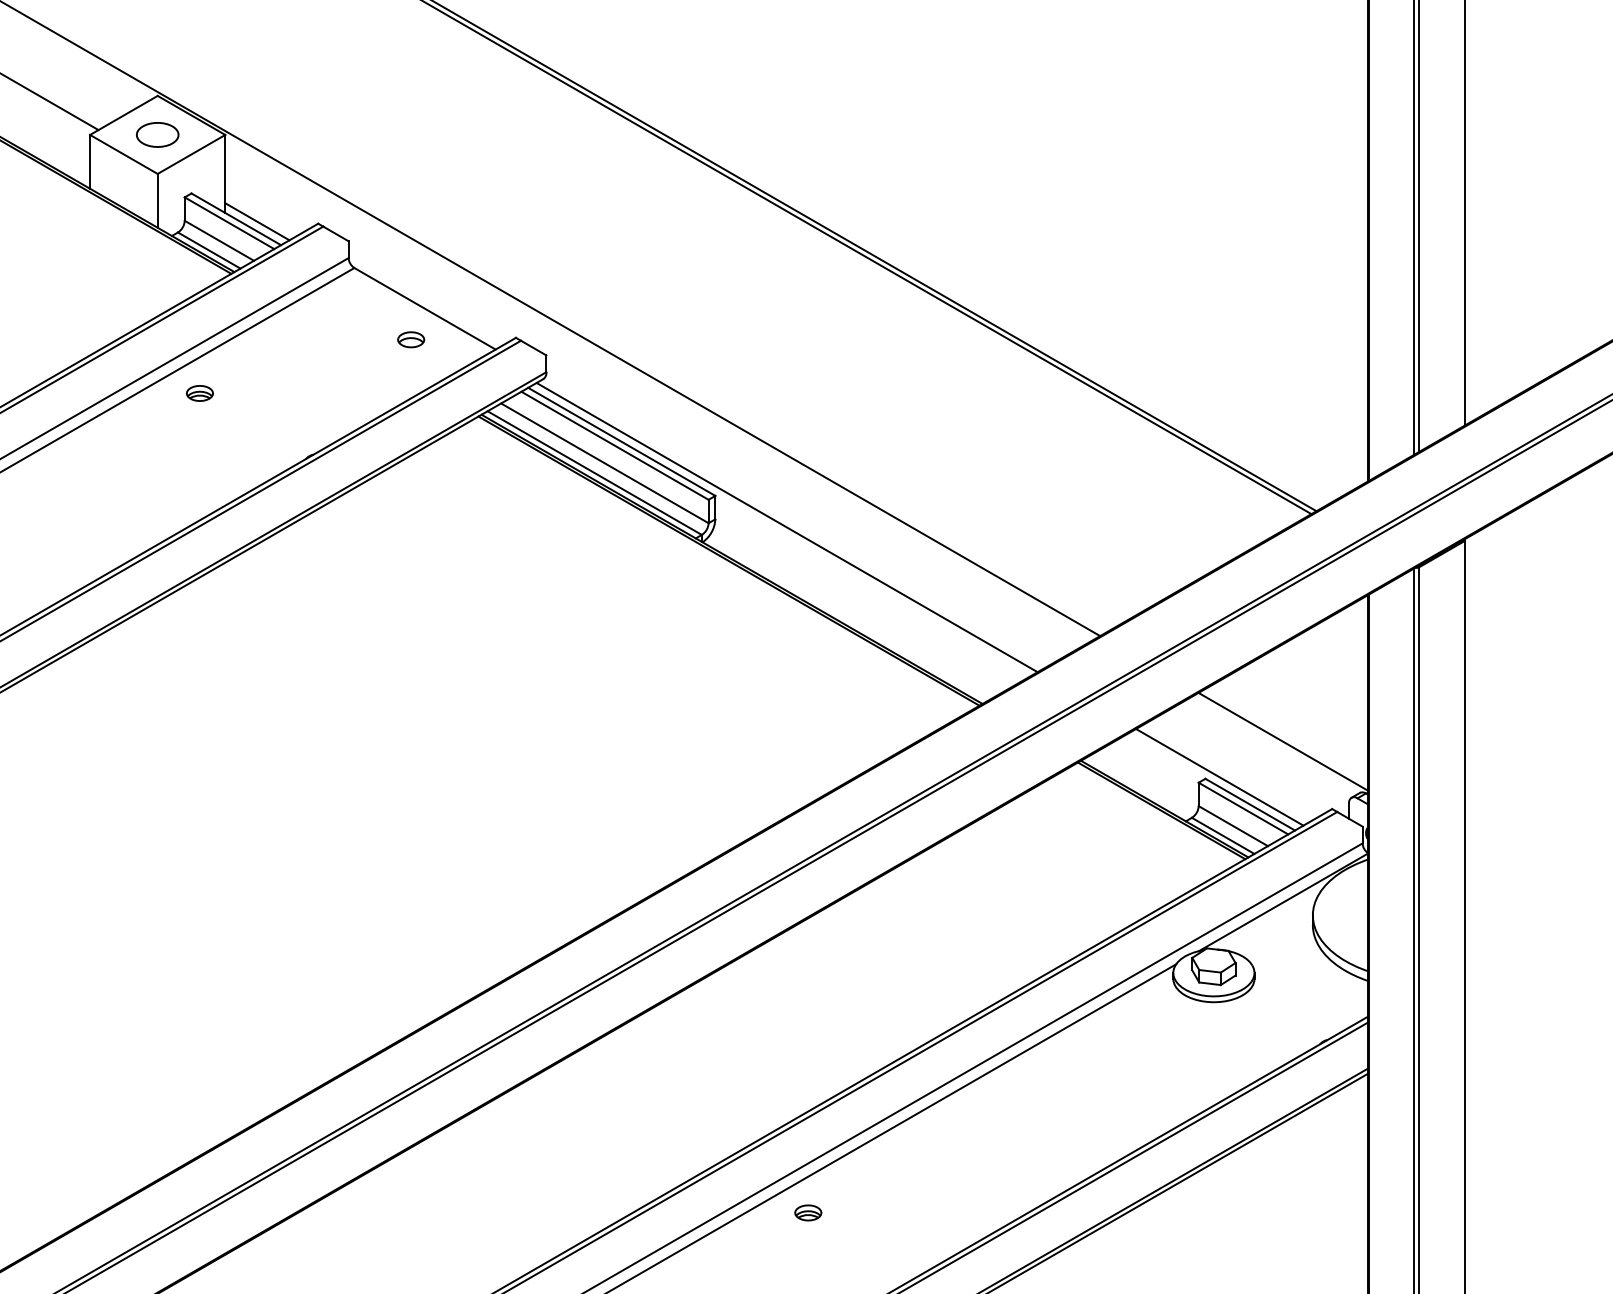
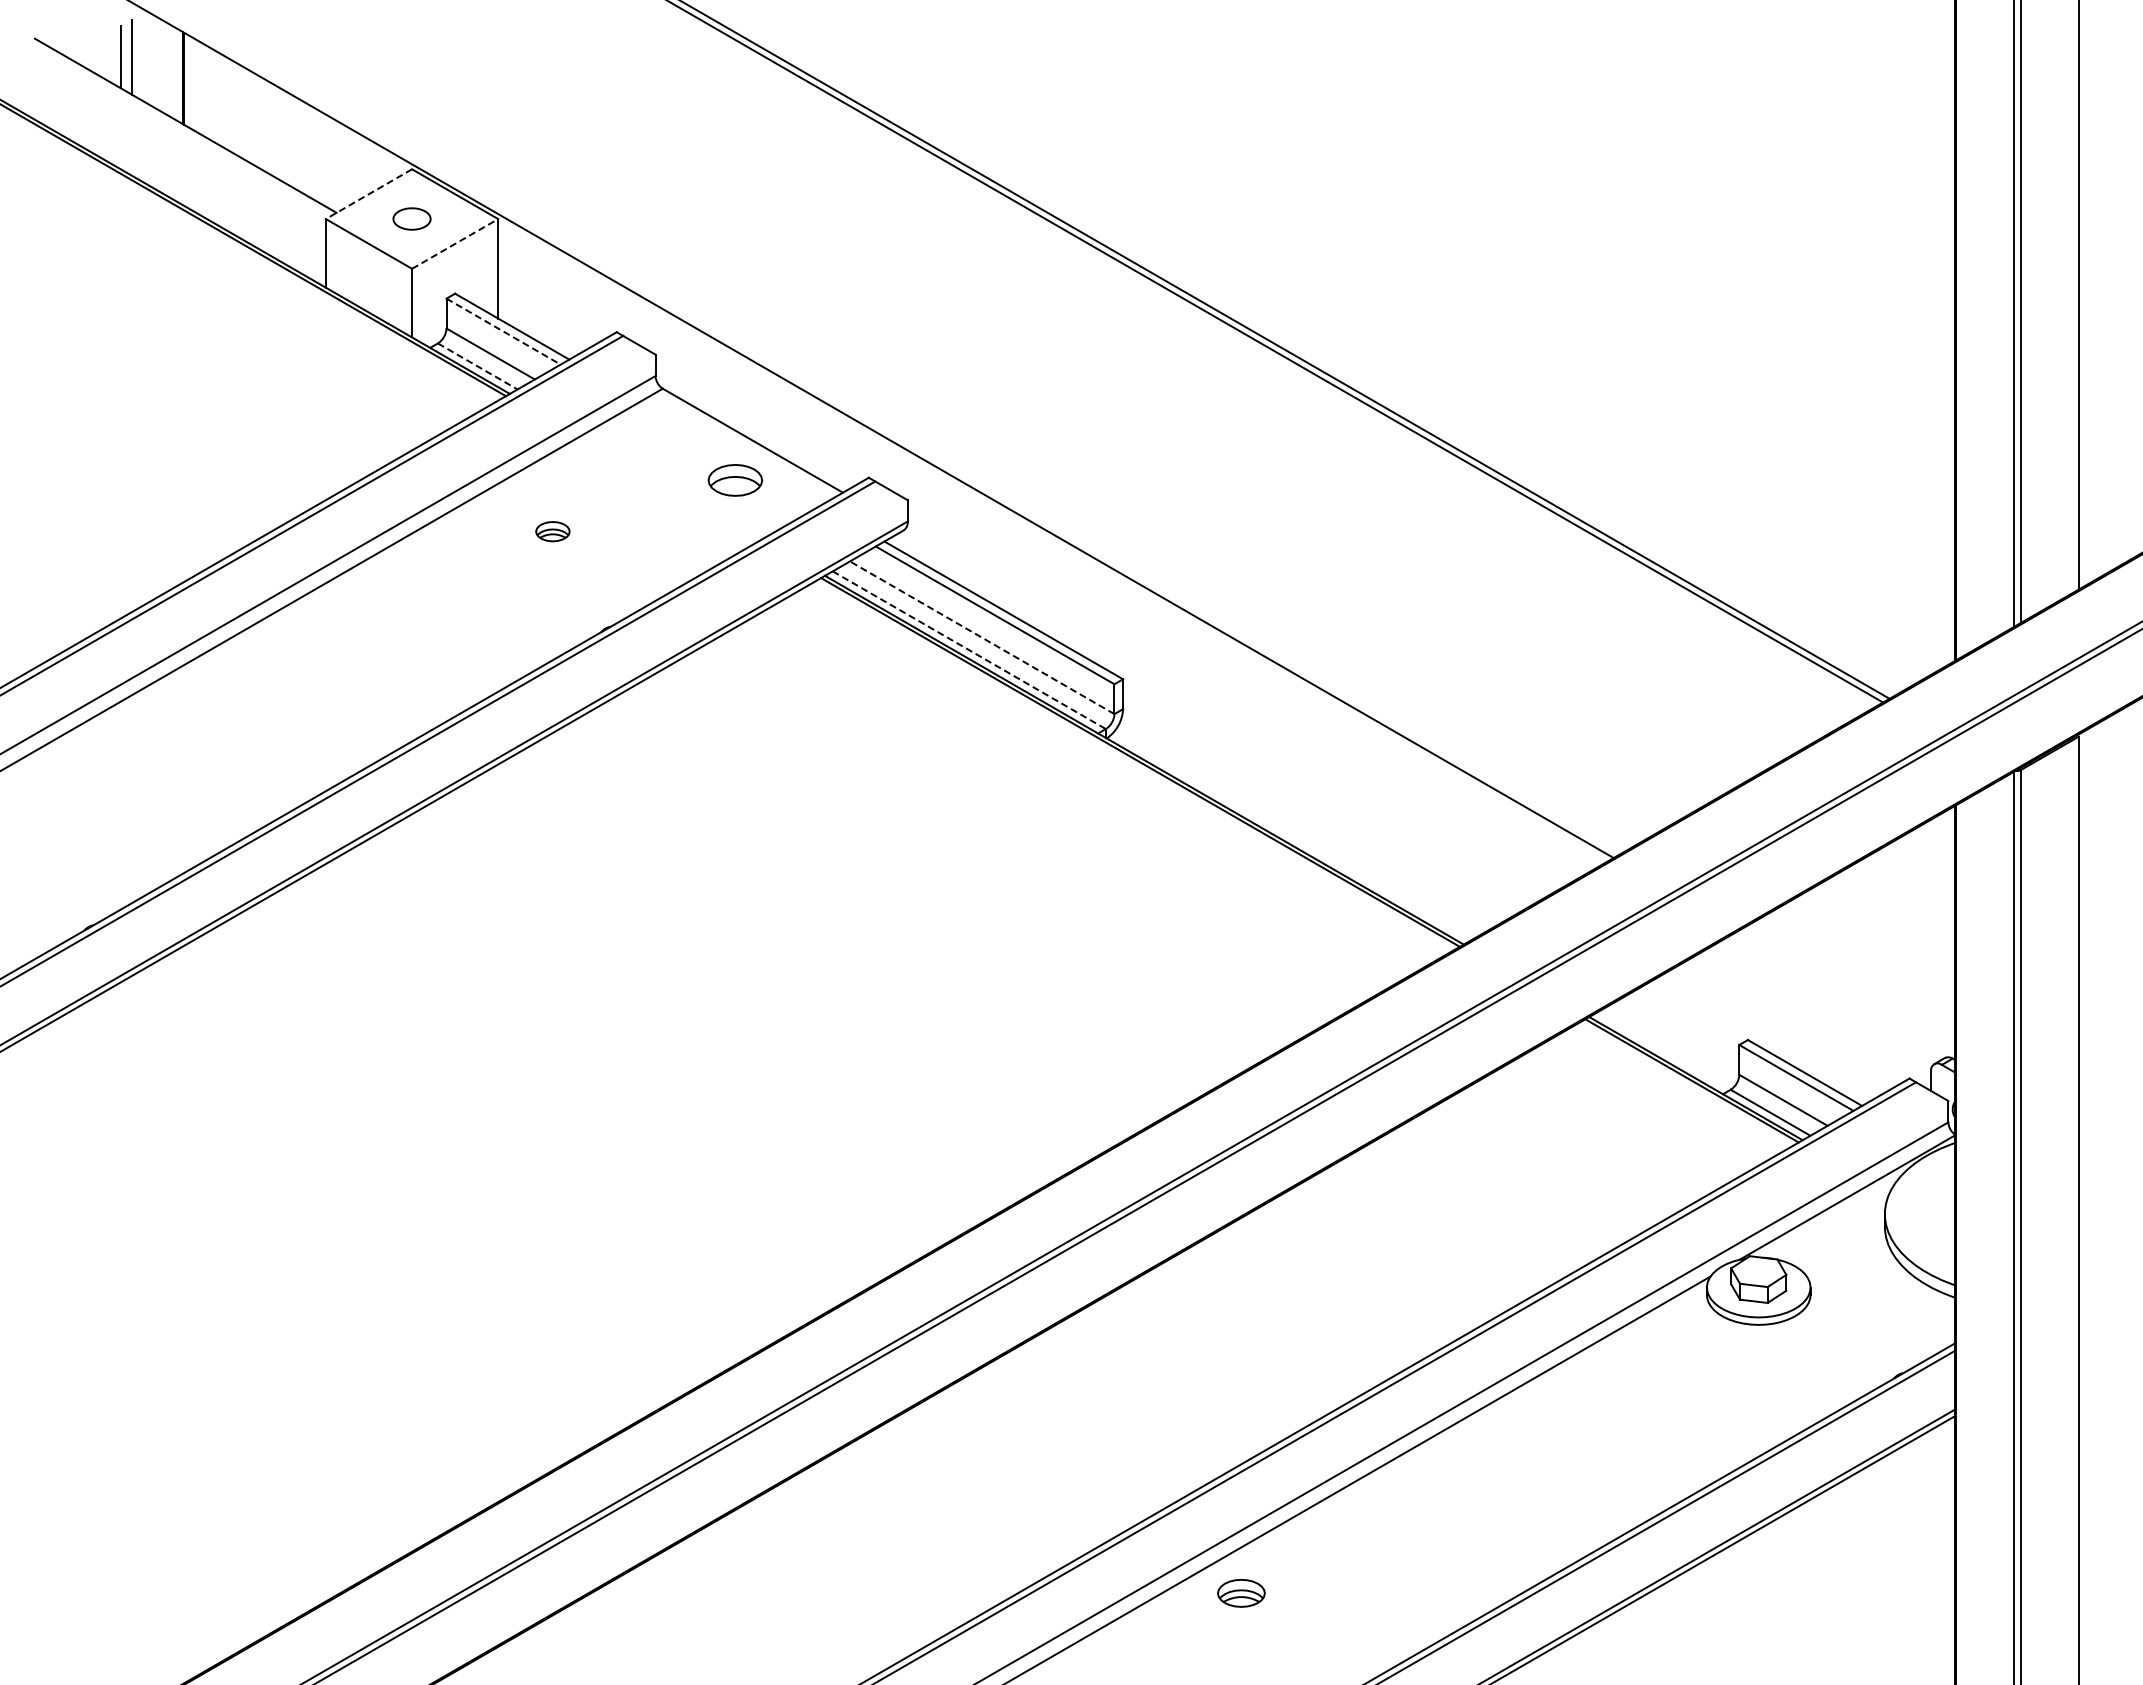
line: (123, 115) -> (368, 194), solid -> dashed
part: (157, 134) -> (411, 218), size x0.7
line: (191, 154) -> (455, 243), solid -> dashed
line: (257, 221) -> (539, 329), removed
line: (229, 223) -> (503, 331), solid -> dashed
line: (209, 250) -> (478, 366), solid -> dashed
part: (410, 339) -> (734, 479), size x1.6
part: (199, 393) -> (552, 531), moved
line: (605, 463) -> (982, 637), solid -> dashed
line: (594, 473) -> (969, 650), solid -> dashed
line: (787, 527) -> (1214, 719), removed
line: (1282, 741) -> (1846, 992), removed
line: (1219, 776) -> (1765, 1037), removed
part: (808, 1212) -> (1241, 1593), size x1.4

